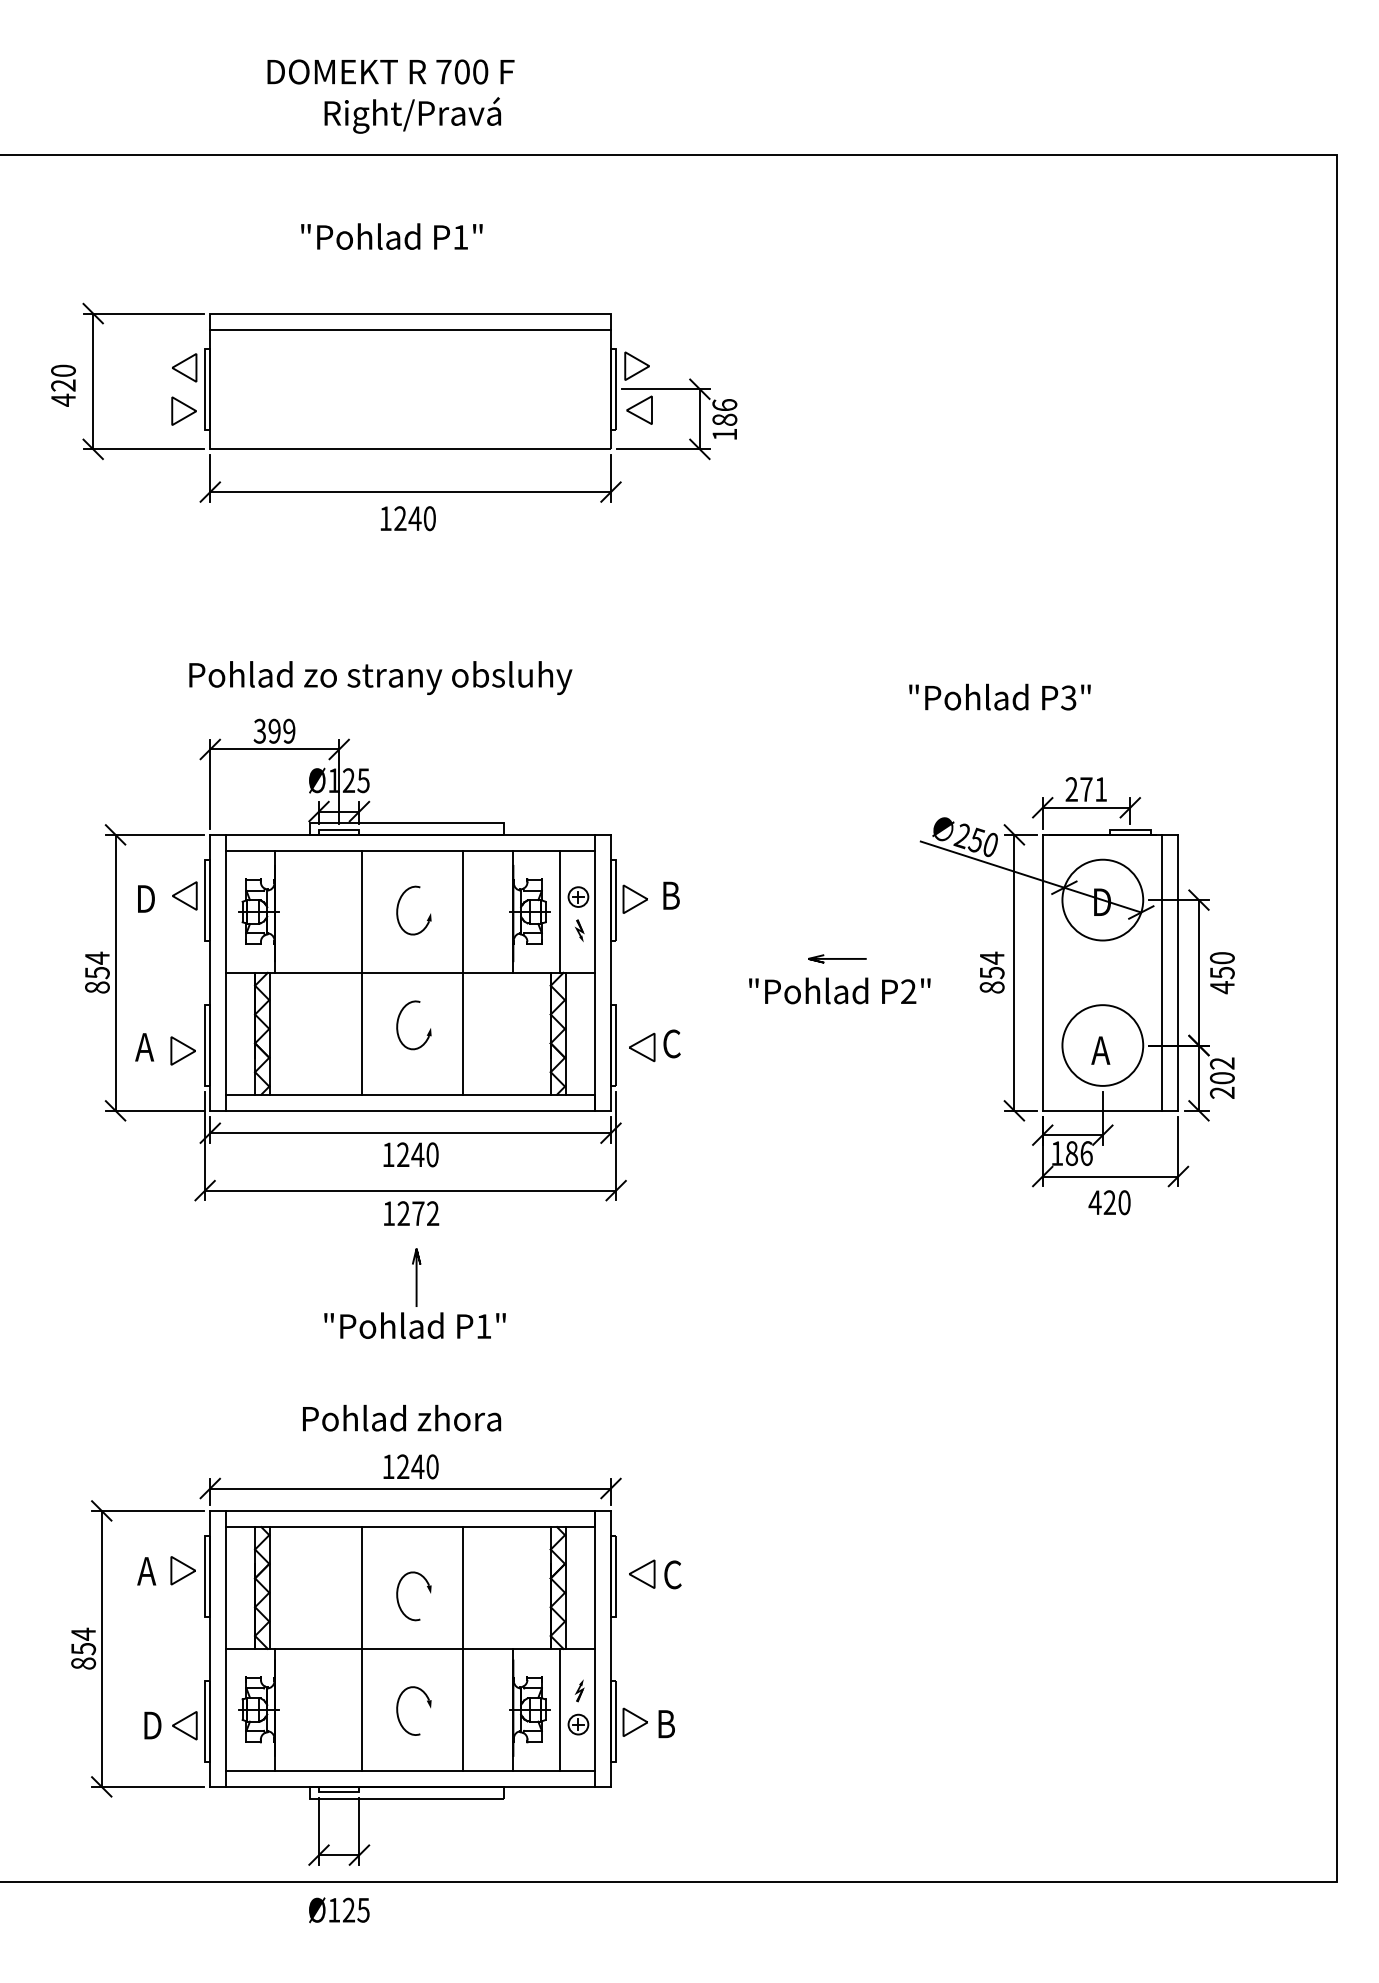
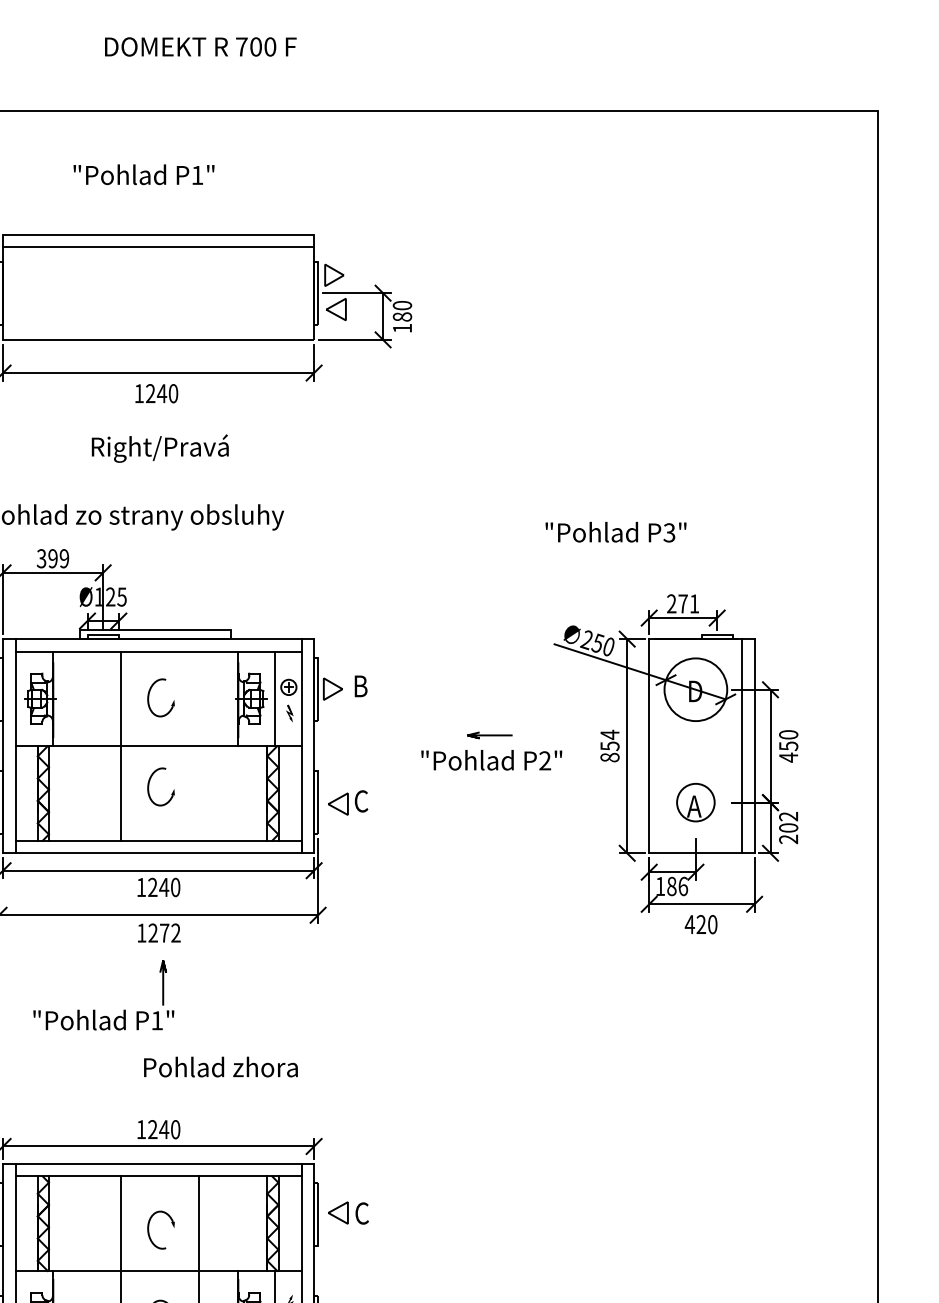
text: (390, 71) -> (200, 46), moved
text: (412, 115) -> (160, 448), moved
text: (724, 405) -> (402, 305), 186 -> 180
line: (462, 972) -> (198, 745), removed
circle: (1102, 1045) -> (695, 802), size x0.6
text: (414, 1325) -> (103, 1019), moved
text: (402, 1417) -> (221, 1066), moved

